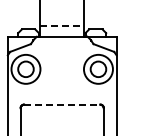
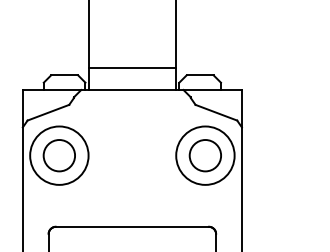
line: (62, 25) -> (132, 67), dashed -> solid
line: (62, 104) -> (132, 226), dashed -> solid

